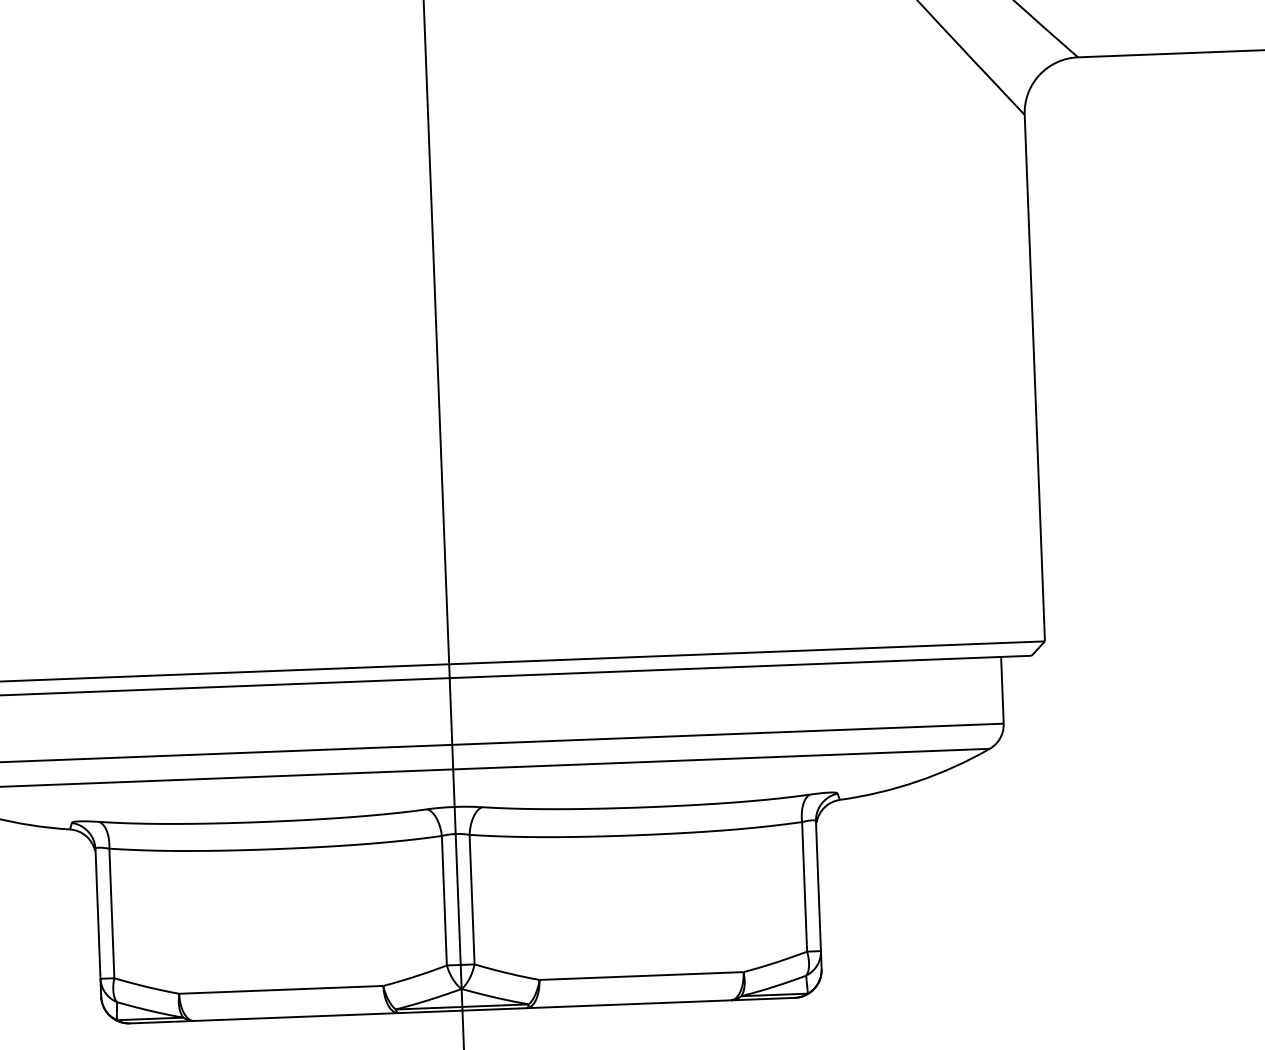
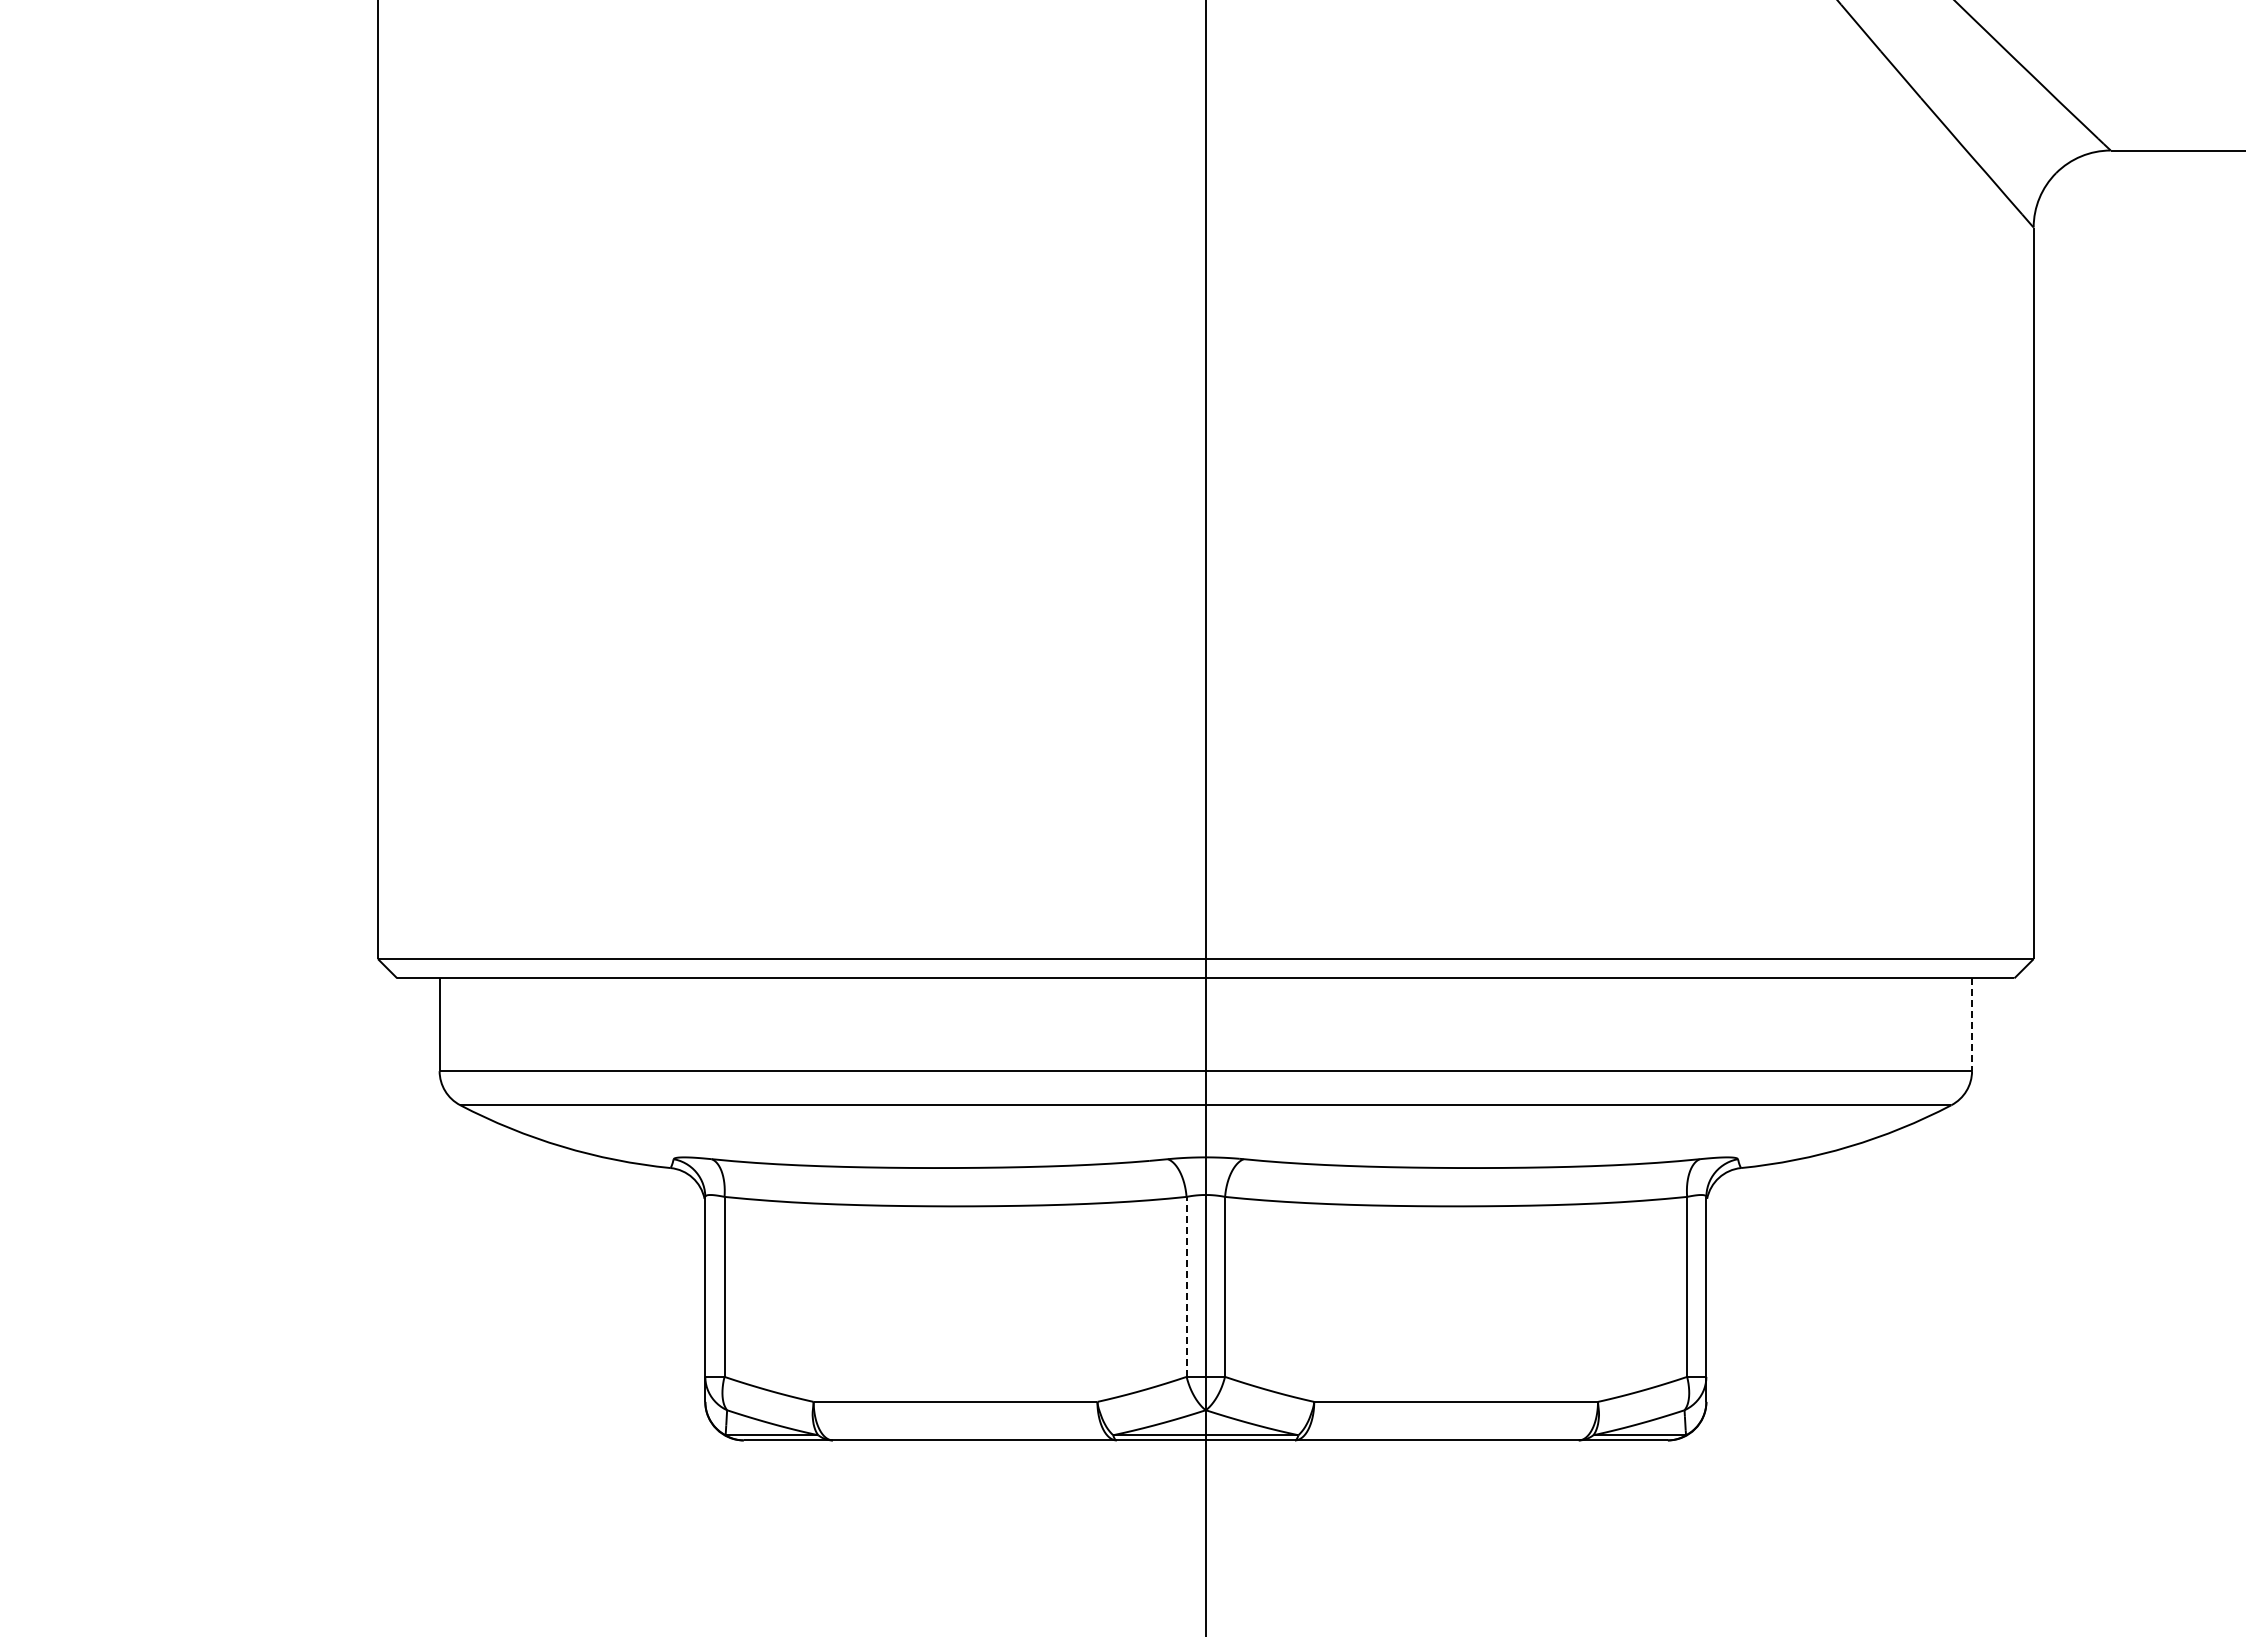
line: (1002, 690) -> (1972, 1025), solid -> dashed
line: (444, 900) -> (1186, 1286), solid -> dashed

